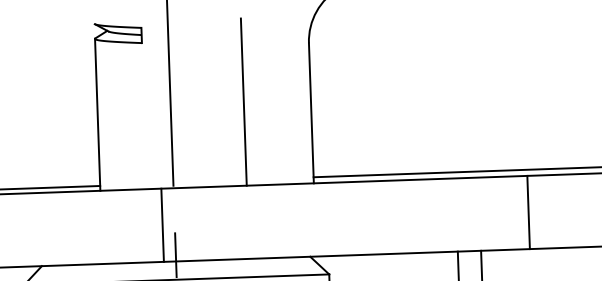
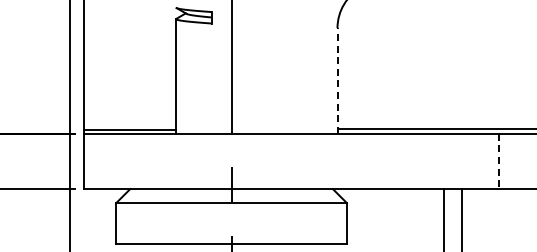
line: (243, 101) -> (286, 70), removed
line: (311, 112) -> (337, 80), solid -> dashed
line: (528, 212) -> (498, 161), solid -> dashed
line: (162, 225) -> (222, 161), removed

